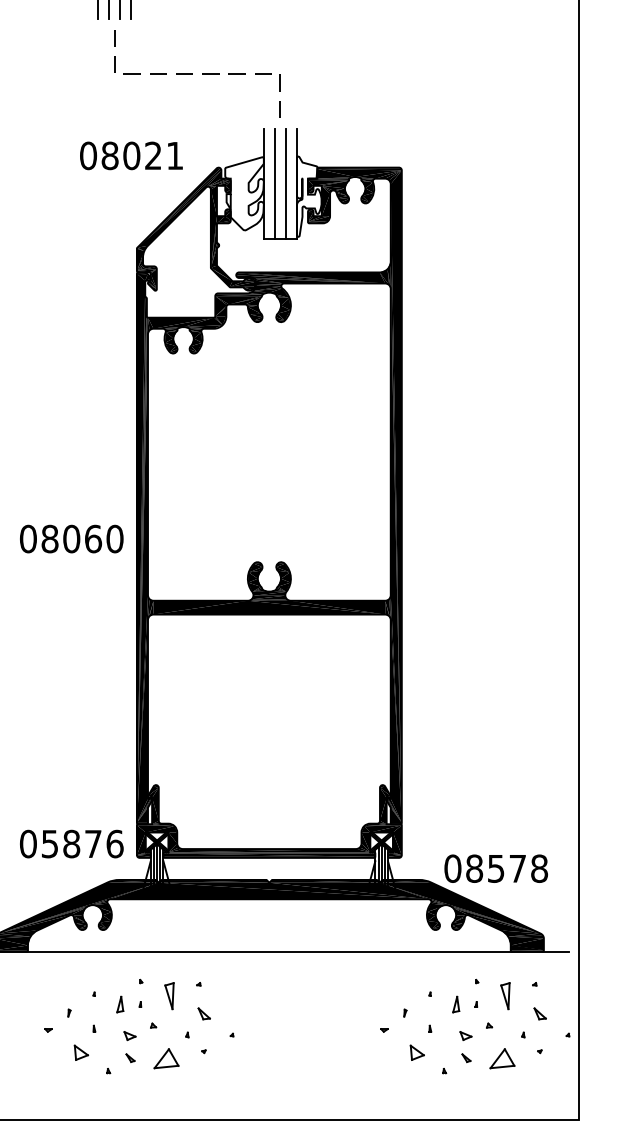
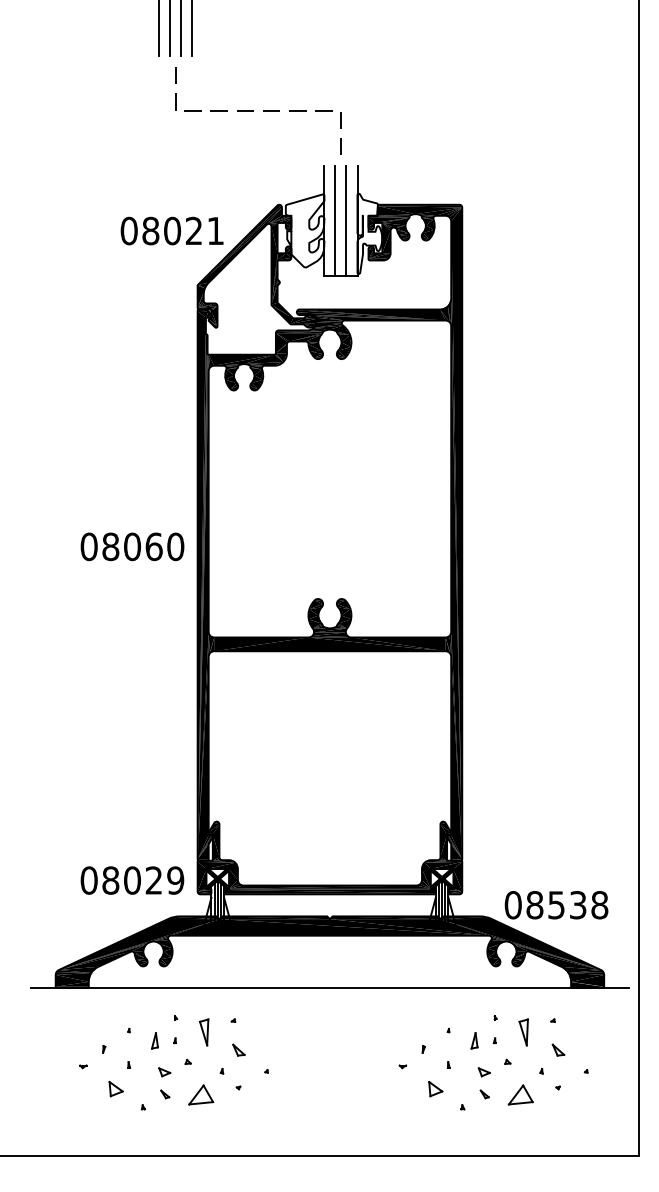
text: (130, 155) -> (171, 230), moved
text: (71, 538) -> (132, 546), moved
text: (82, 844) -> (143, 880), 05876 -> 08029
text: (518, 869) -> (578, 905), 08578 -> 08538
part: (135, 1035) -> (170, 1071), moved
part: (471, 1035) -> (489, 1071), moved

